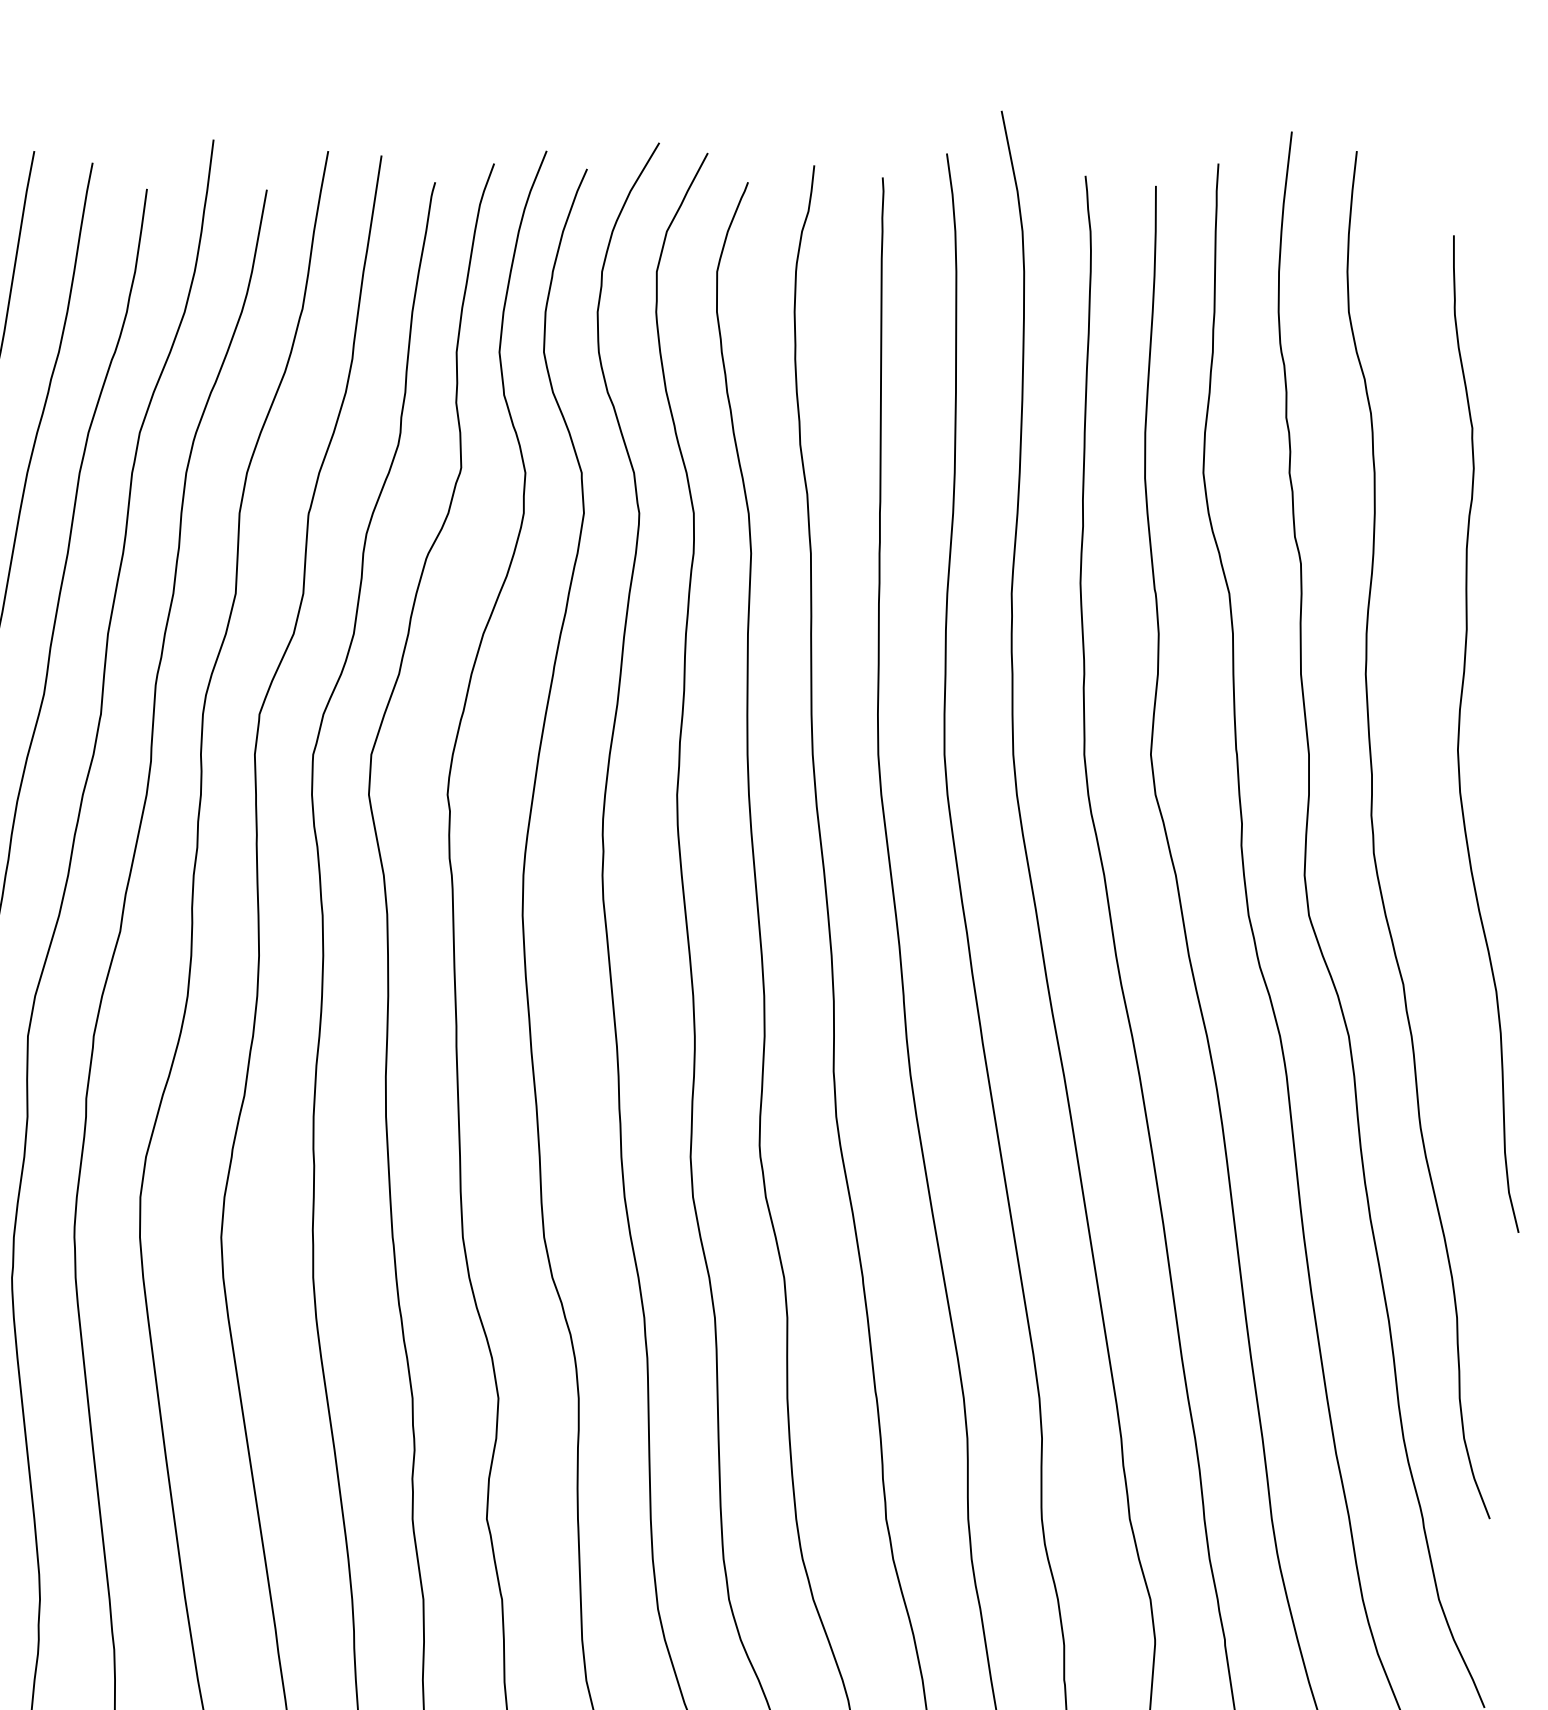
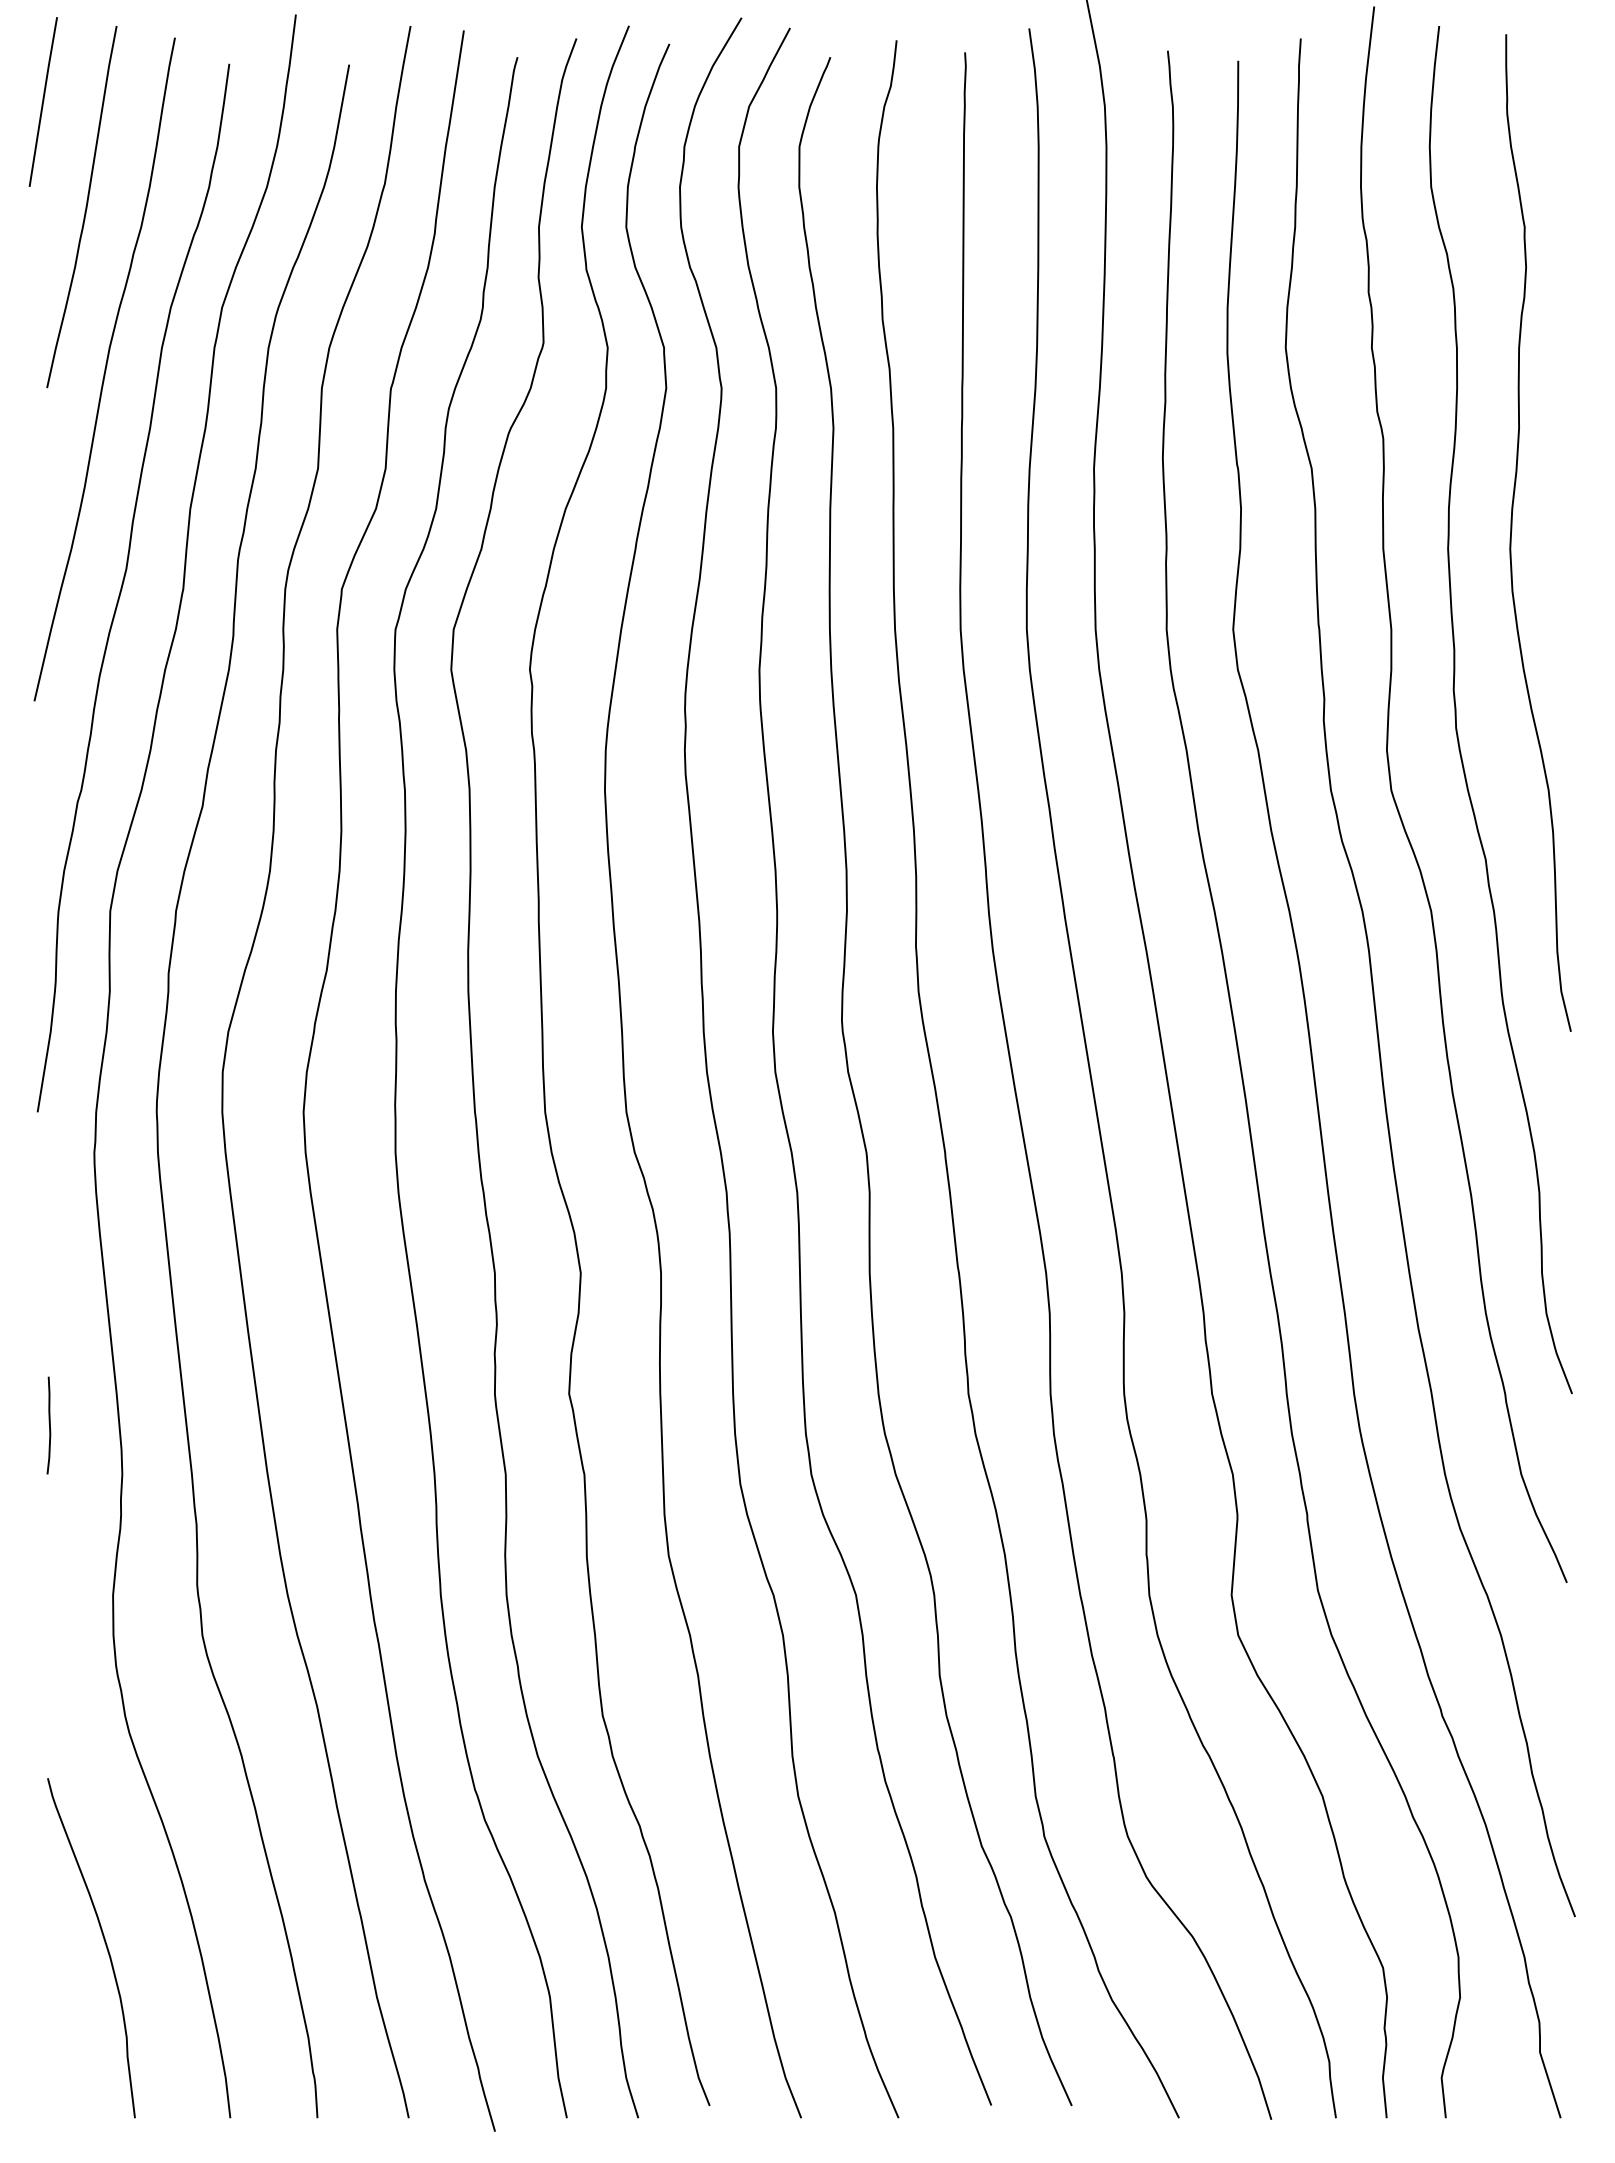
curve: (1460, 731) -> (1512, 530), moved

